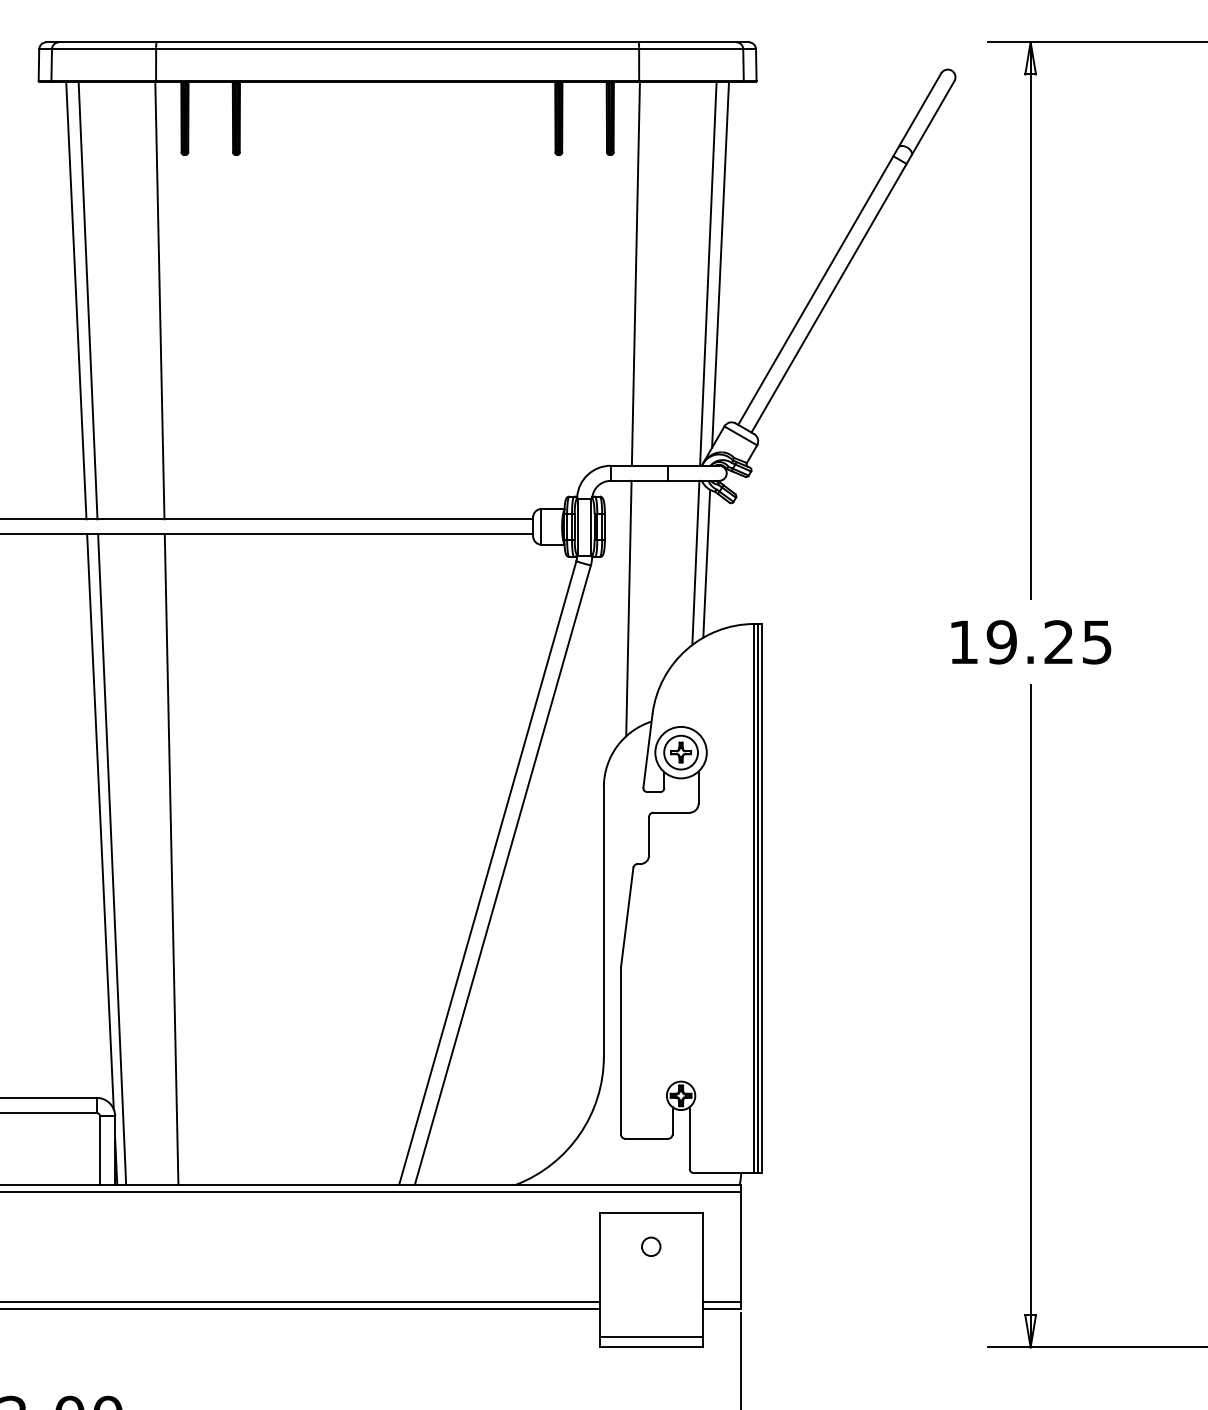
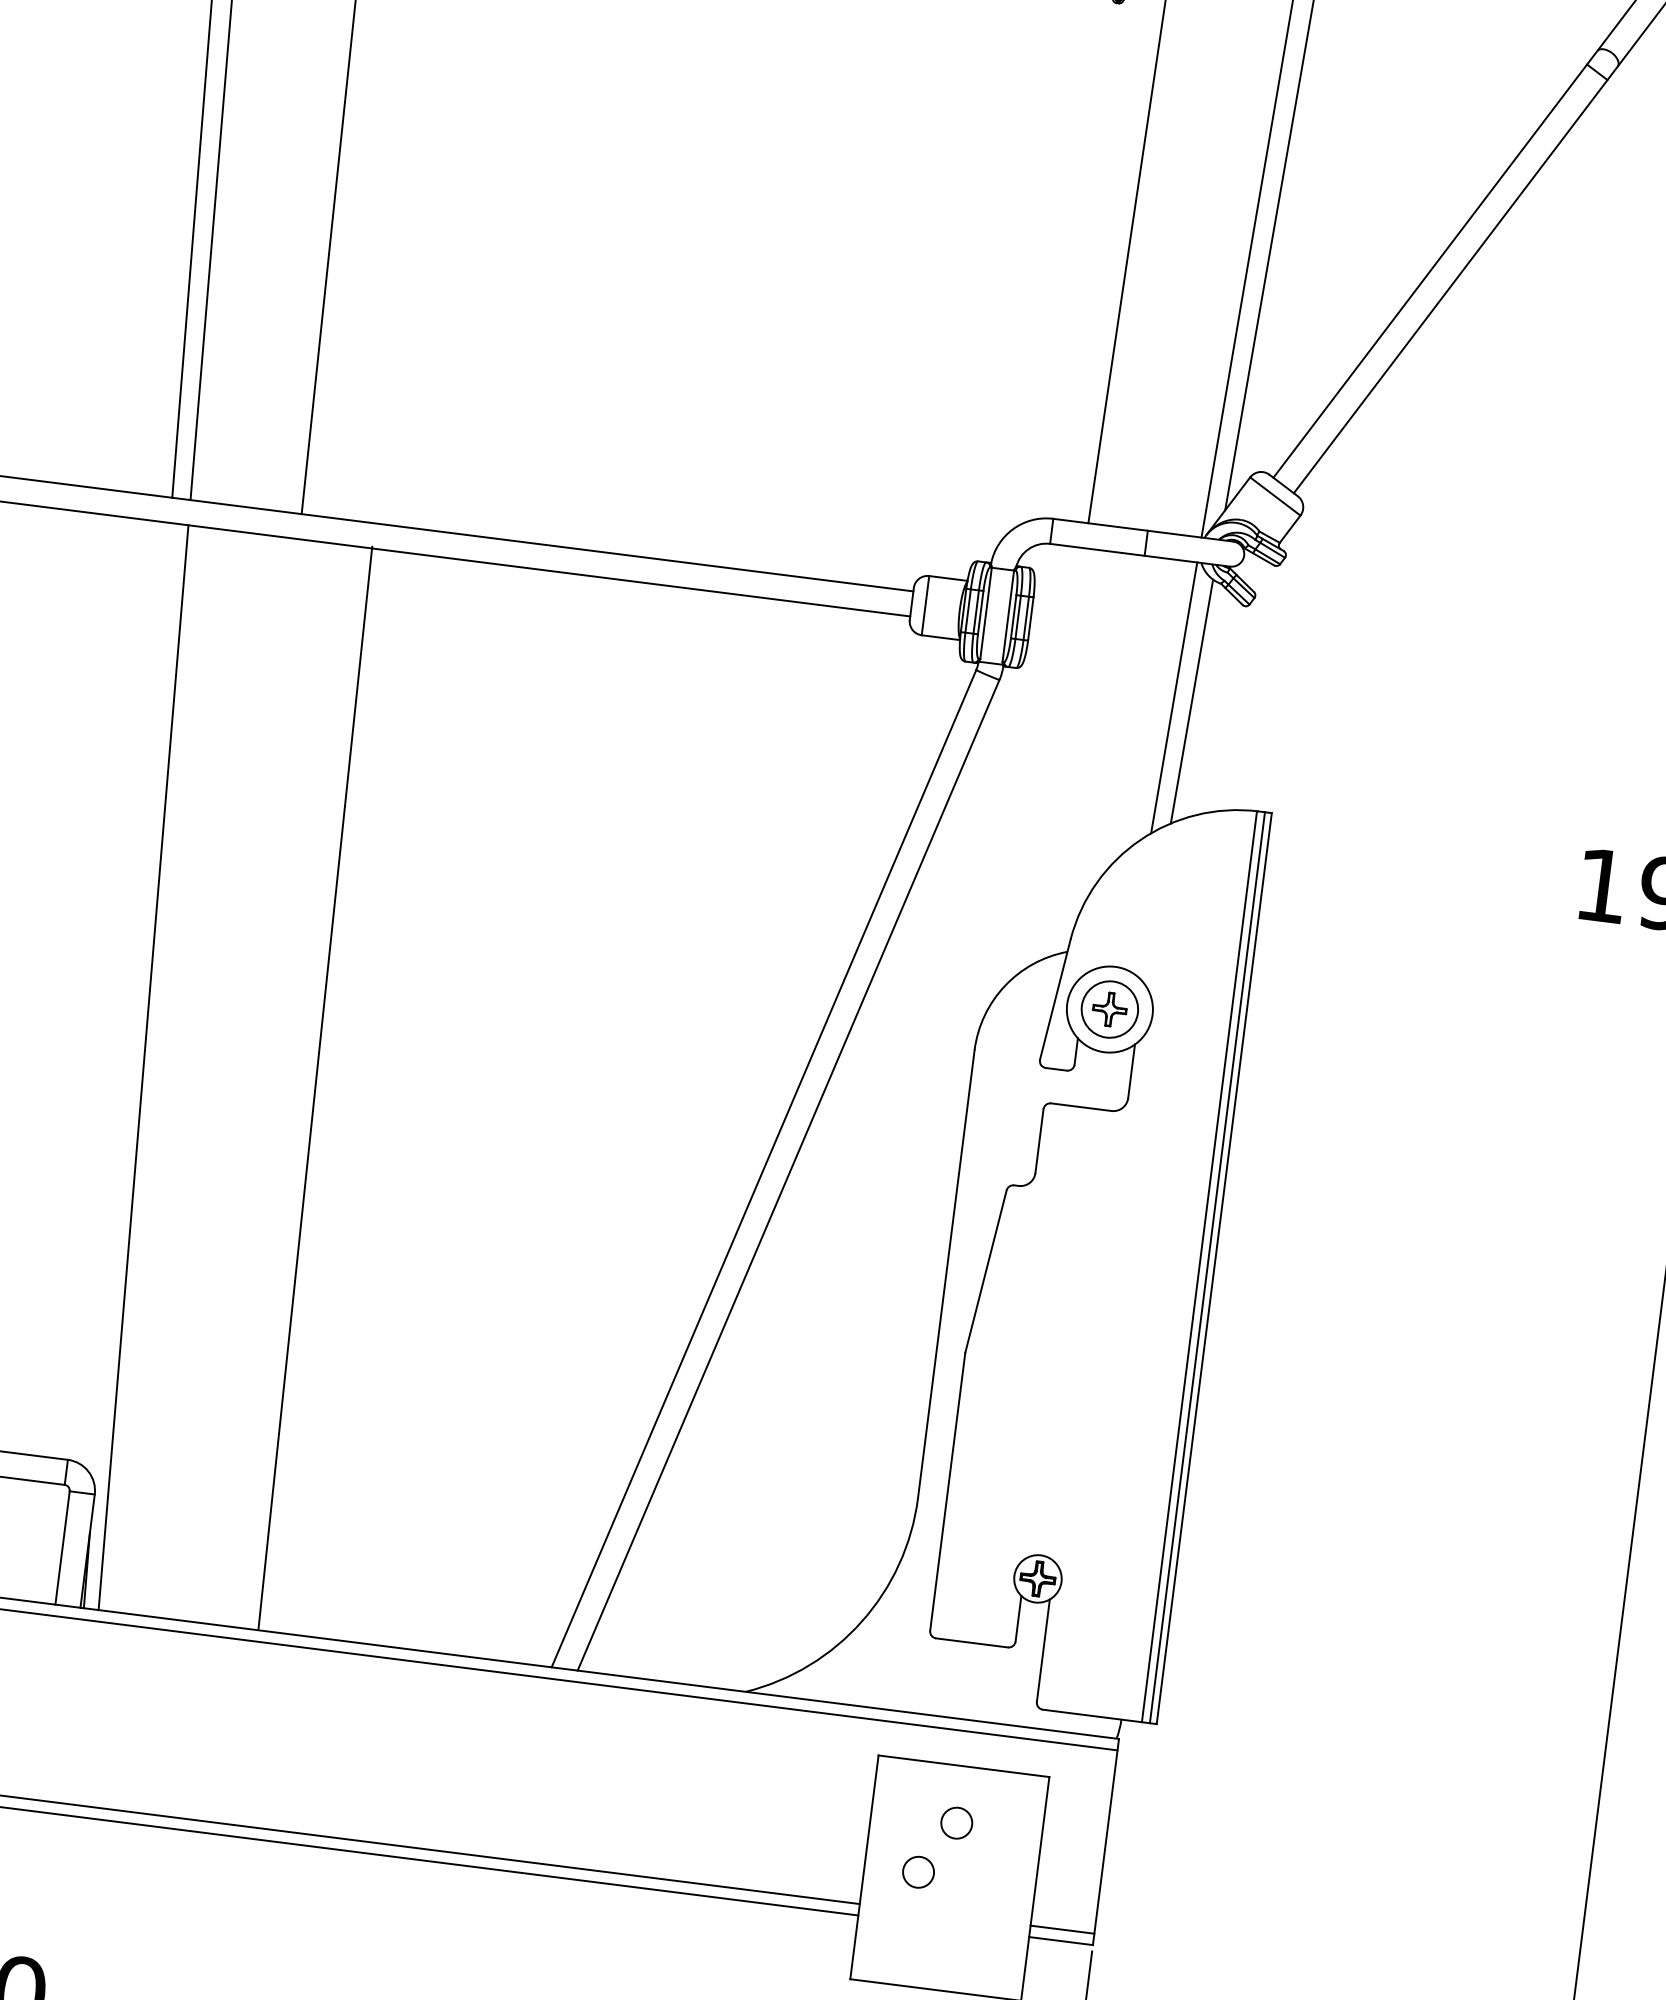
line: (628, 608) -> (1052, 759), removed
line: (100, 821) -> (132, 1002), removed
line: (171, 859) -> (315, 1087), moved
circle: (632, 1278) -> (919, 1871), added
line: (650, 1337) -> (936, 1973), removed

